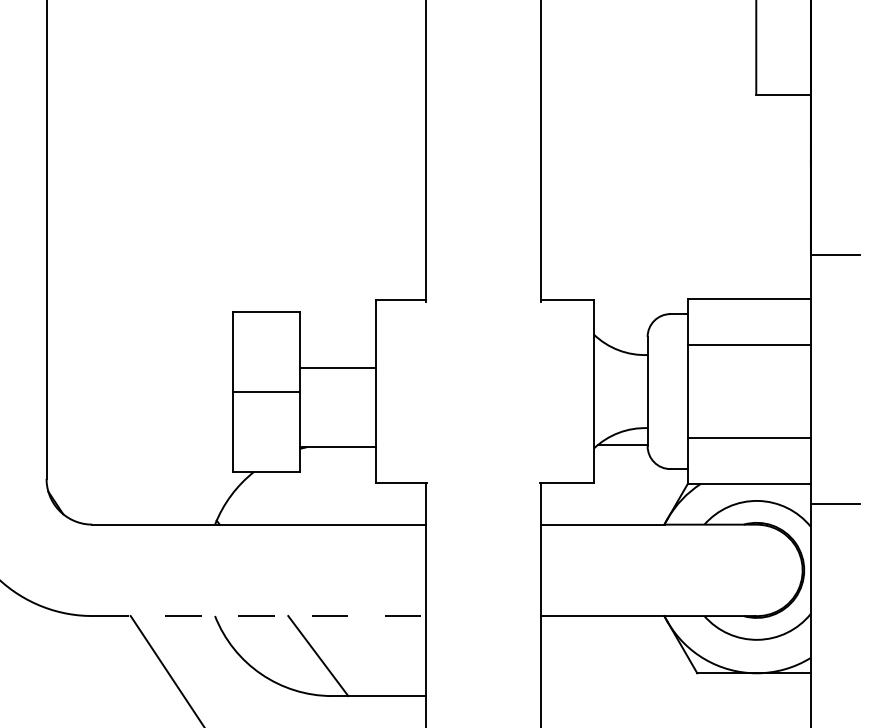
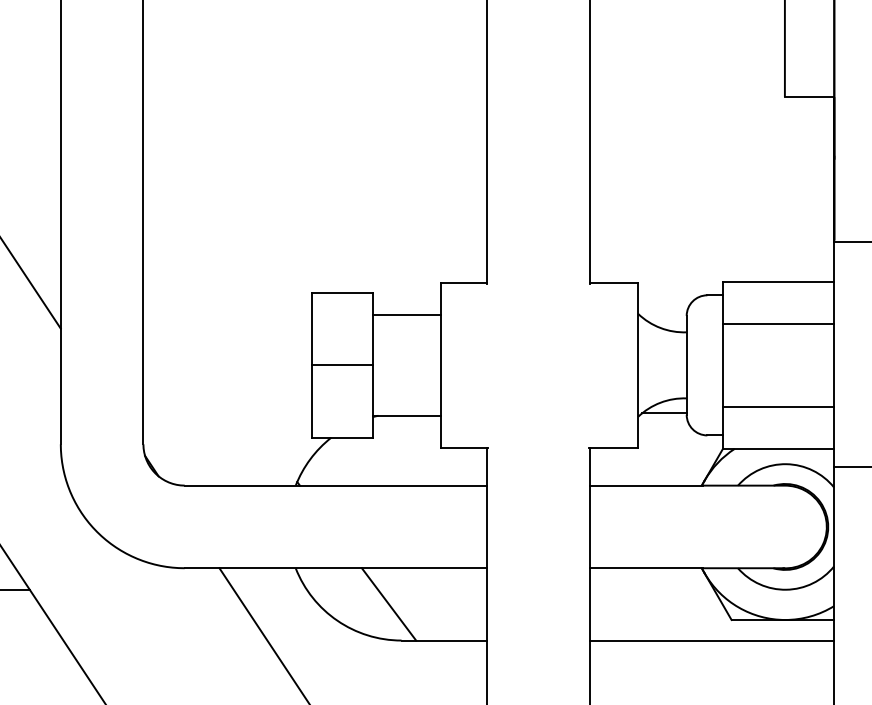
line: (337, 367) -> (406, 314), moved
line: (260, 616) -> (336, 568), dashed -> solid
line: (675, 695) -> (711, 640), added

